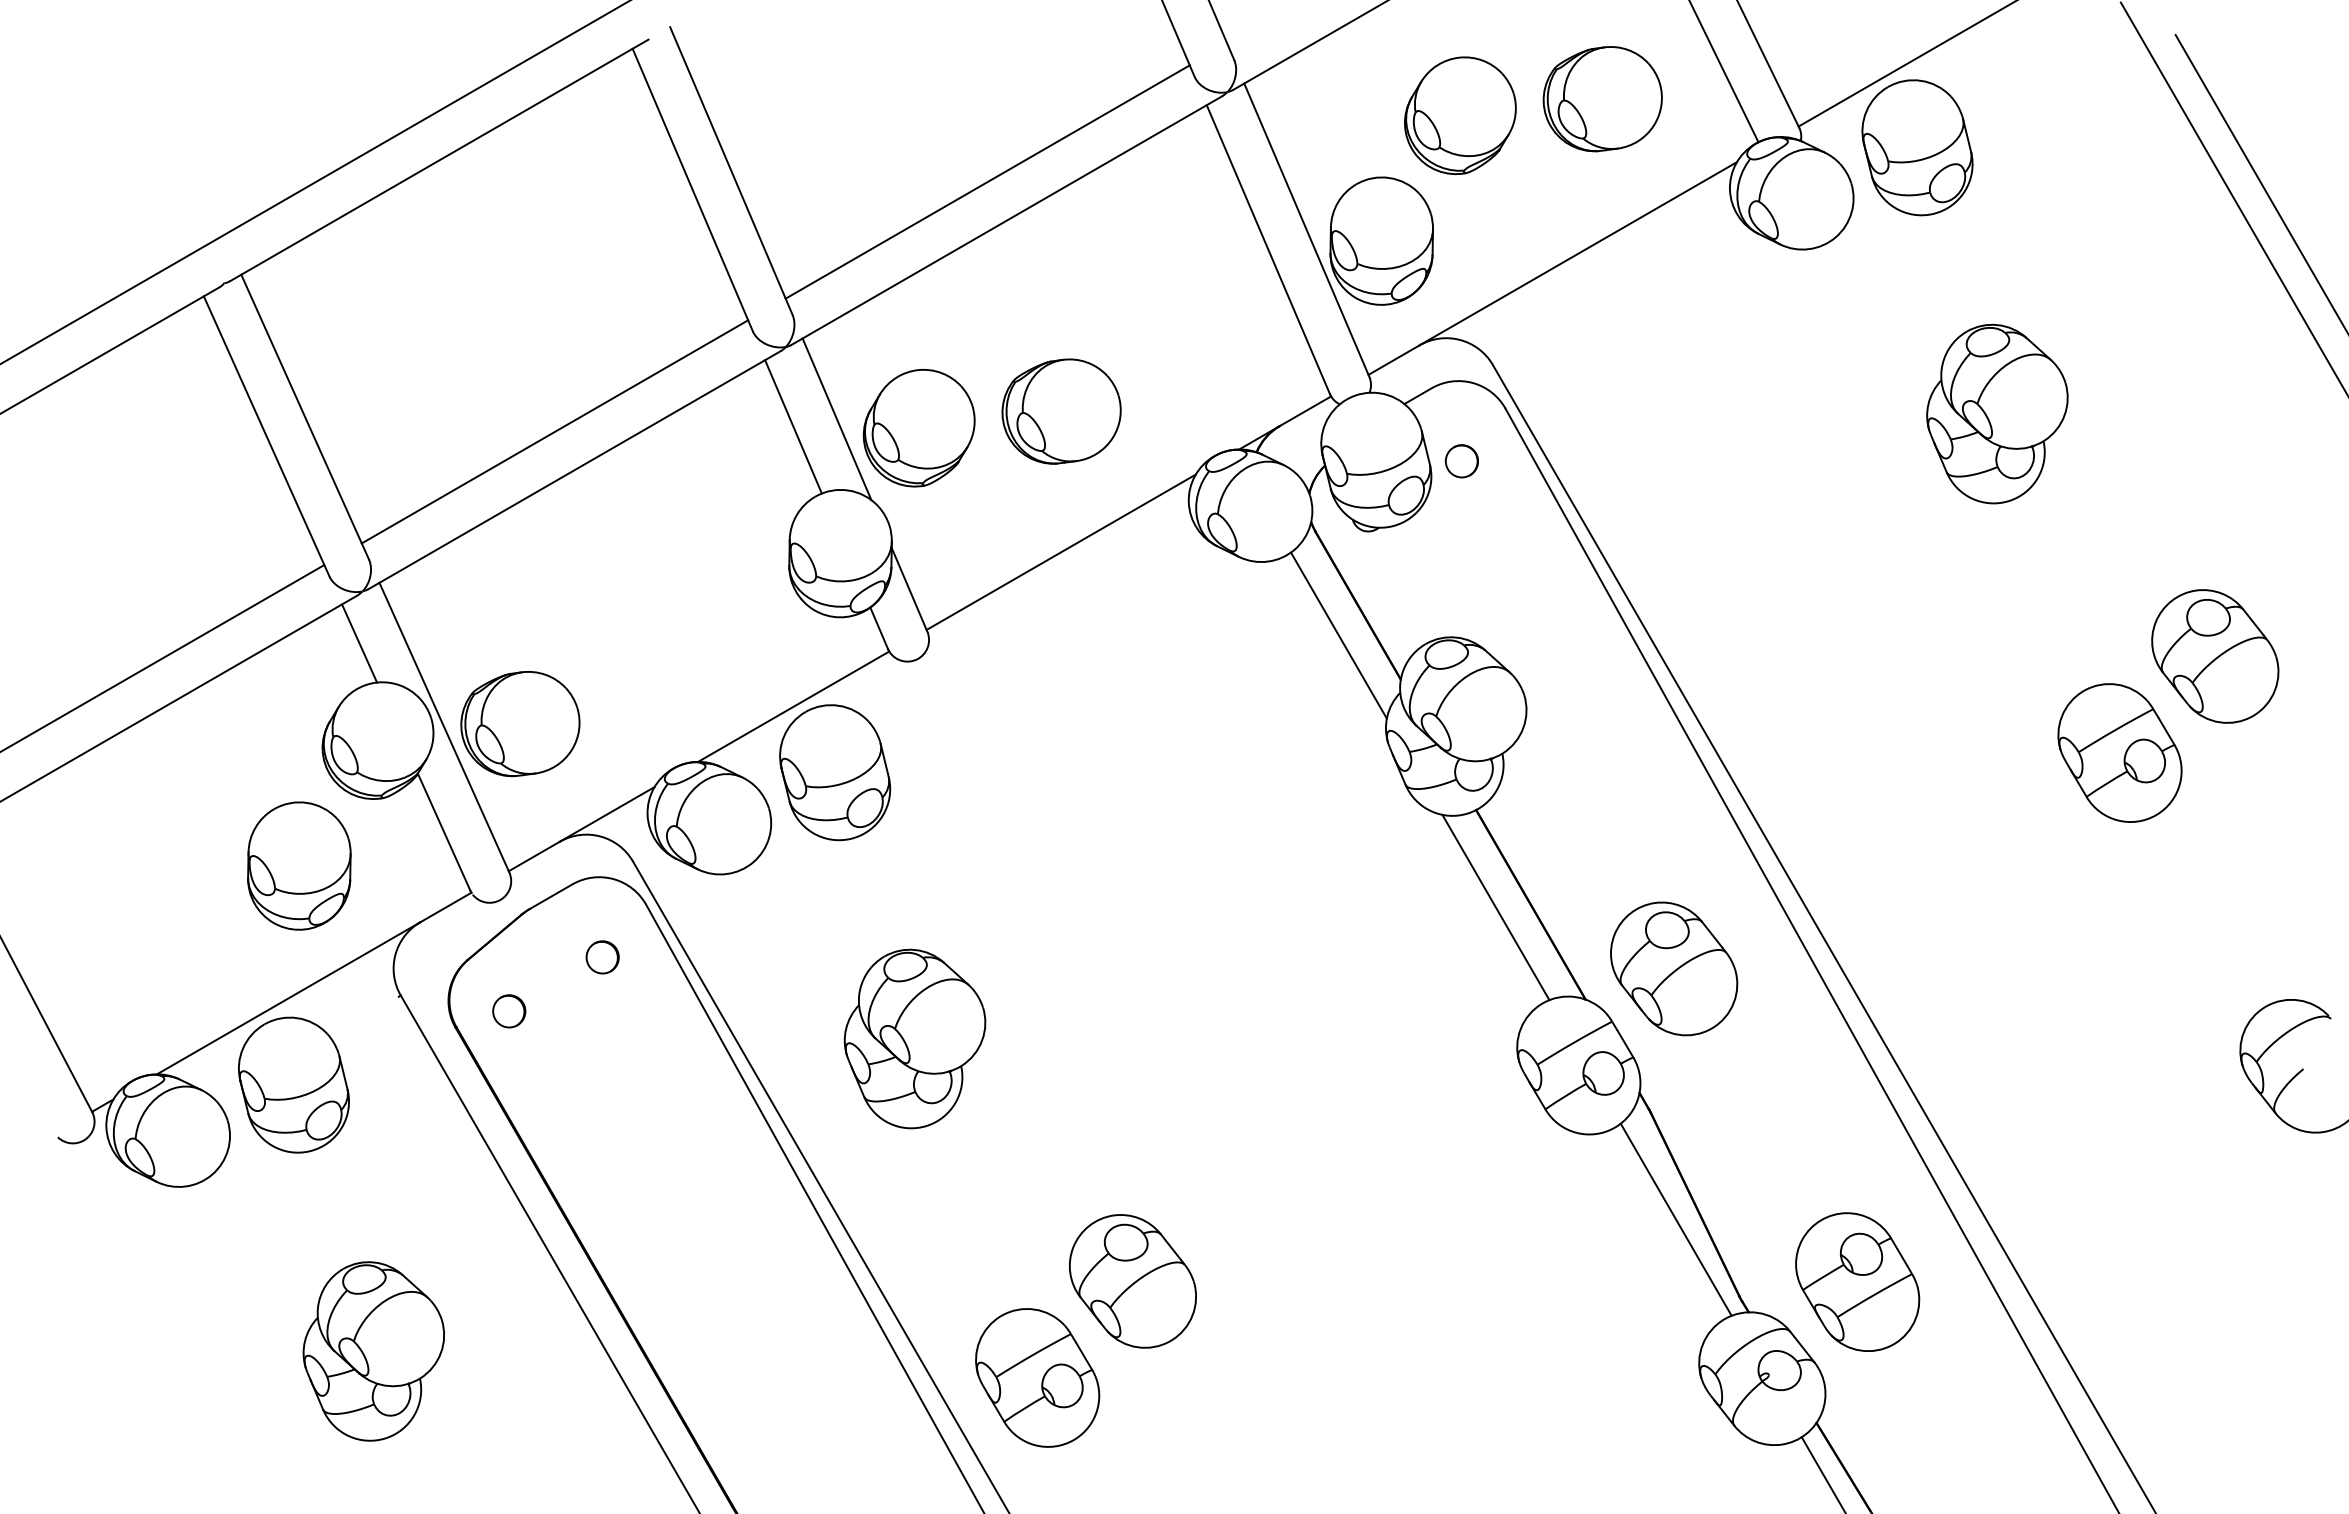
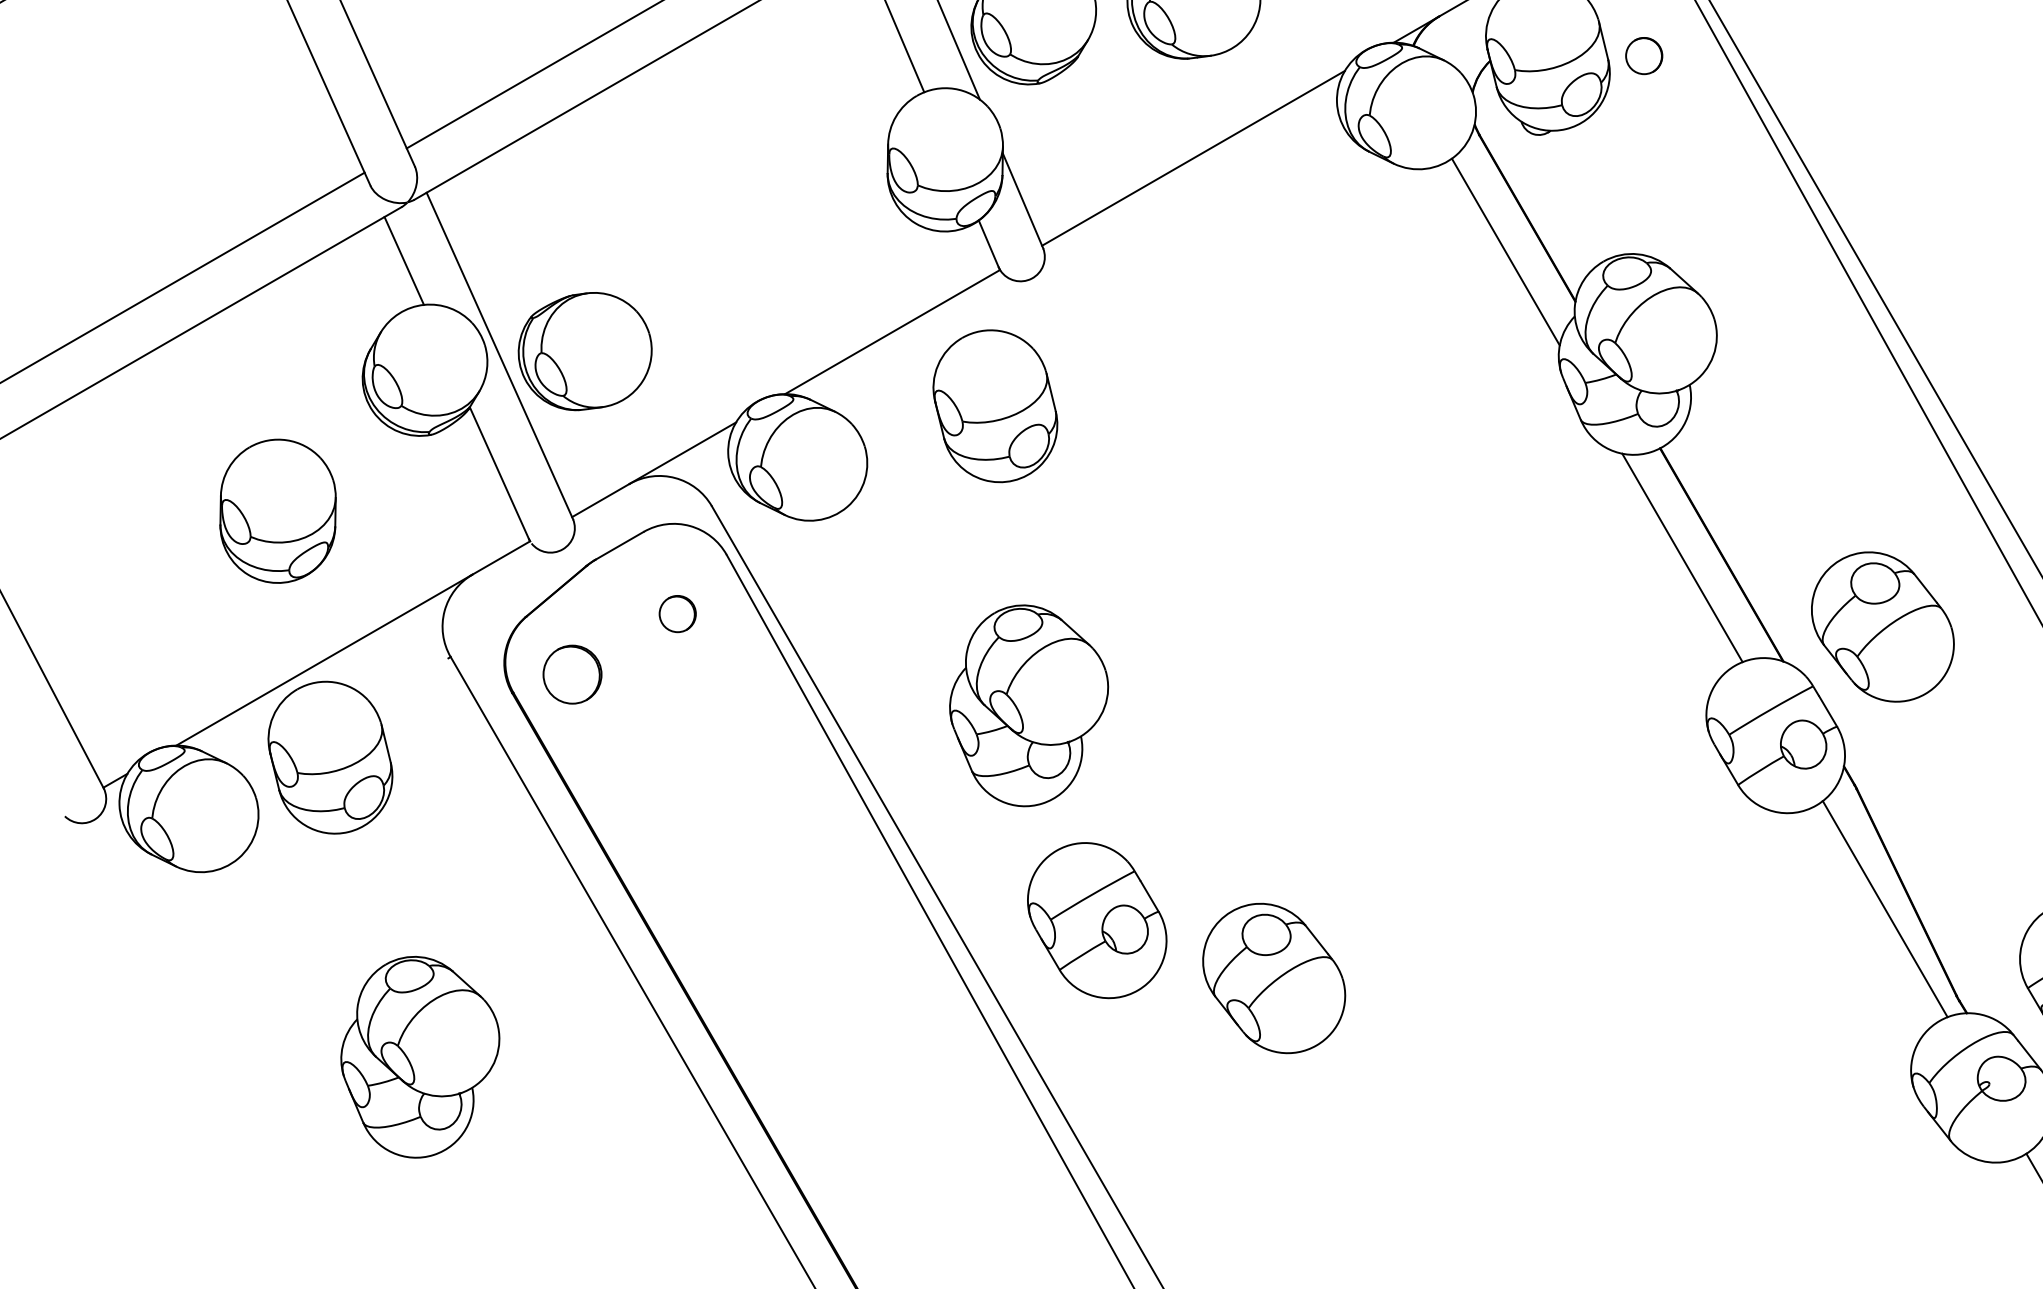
part: (835, 772) -> (995, 406), moved
part: (299, 865) -> (278, 510), moved
circle: (509, 1011) -> (572, 674), size x1.6
part: (1037, 1377) -> (1097, 920), moved

